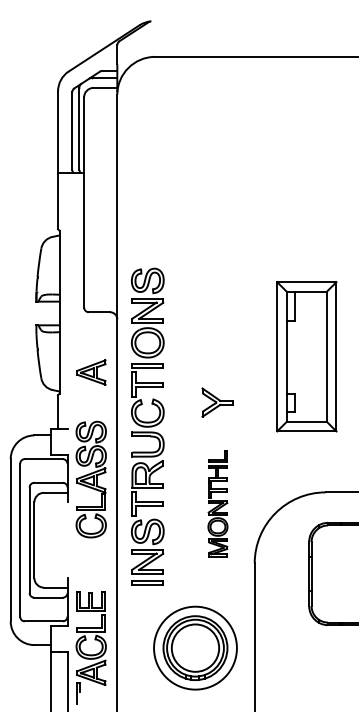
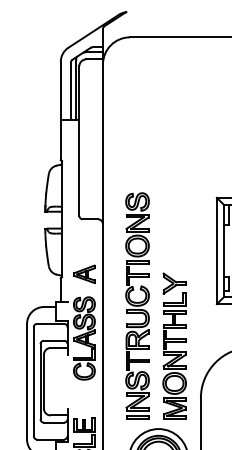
part: (91, 372) -> (84, 274), moved
part: (147, 426) -> (137, 305), moved
part: (217, 503) -> (174, 355), size x1.67

